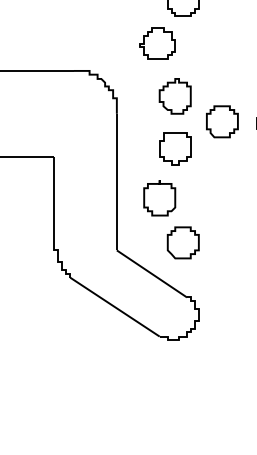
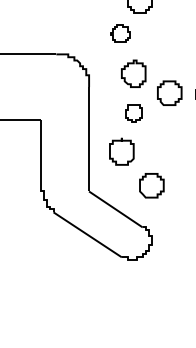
part: (157, 43) -> (120, 33), size x0.7
part: (174, 148) -> (133, 113), size x0.7
part: (182, 242) -> (151, 185), moved

